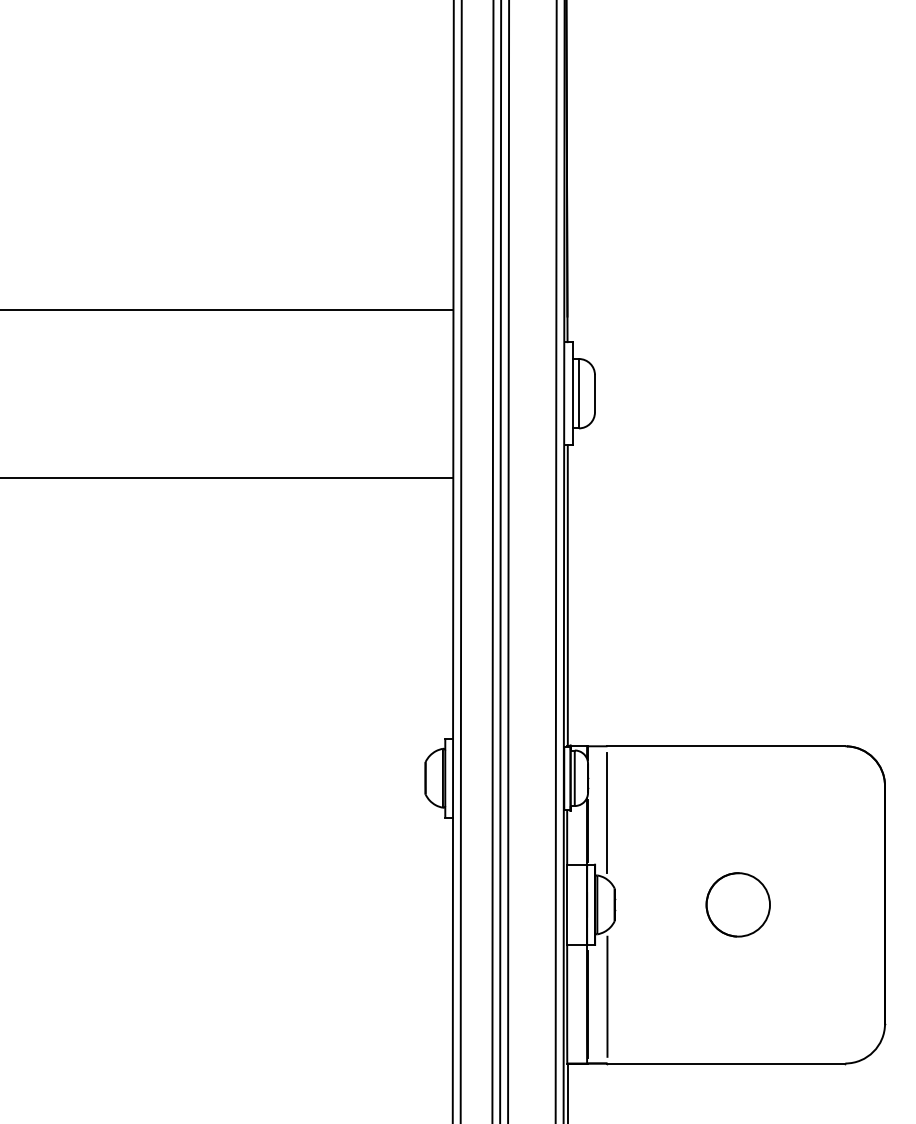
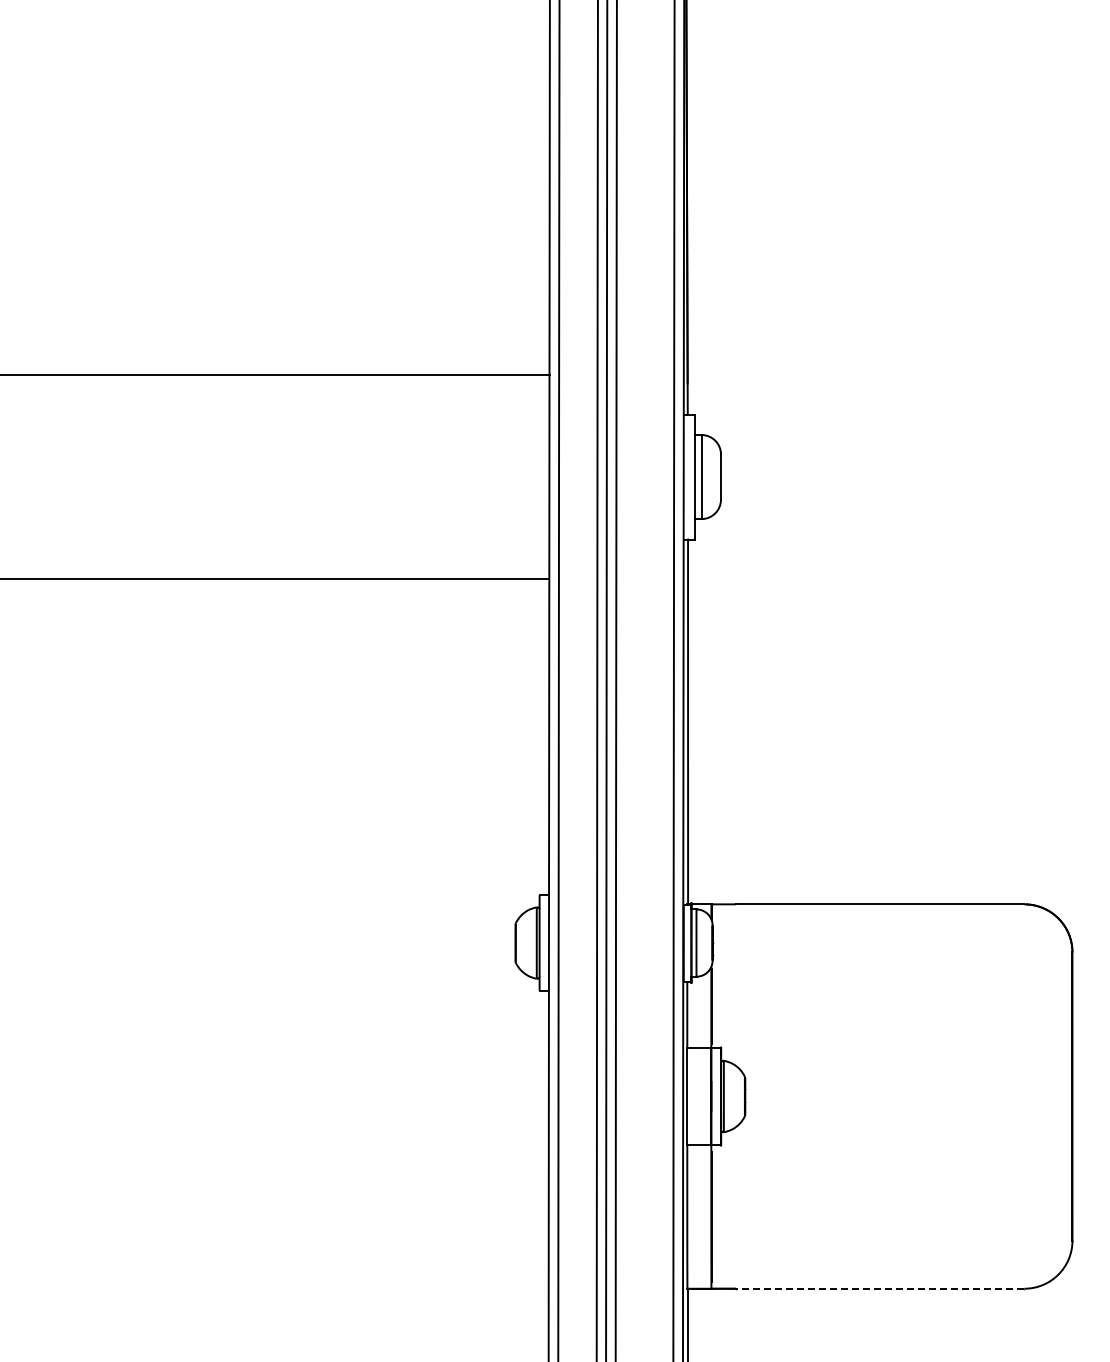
line: (607, 812) -> (736, 984), removed
circle: (738, 904) -> (894, 1096), removed
line: (607, 996) -> (736, 1207), removed
line: (725, 1063) -> (879, 1288), solid -> dashed

